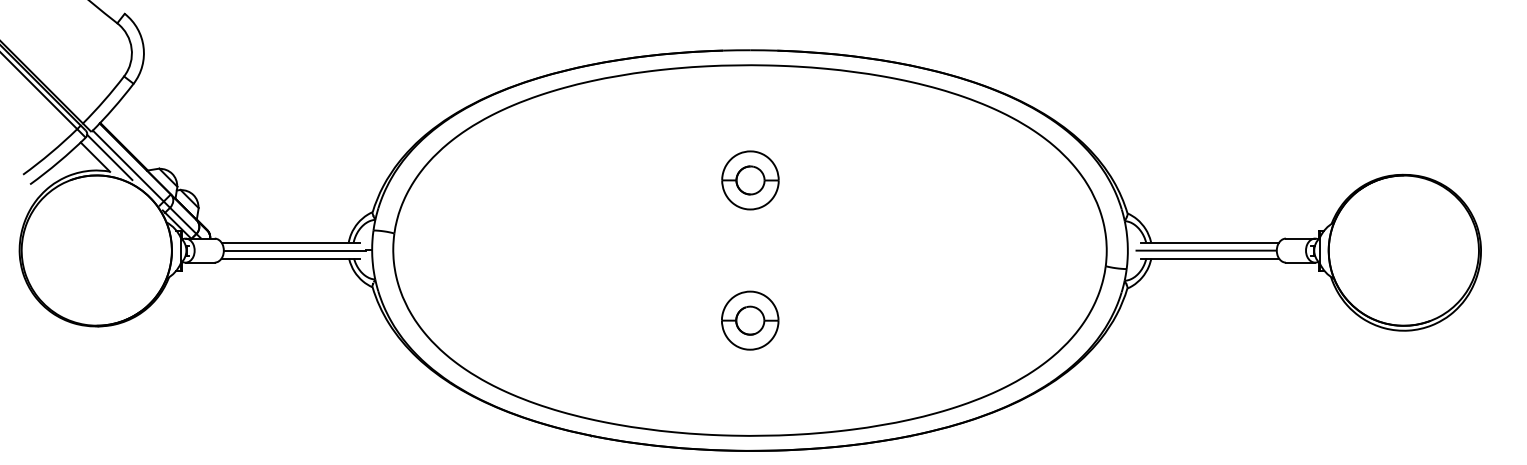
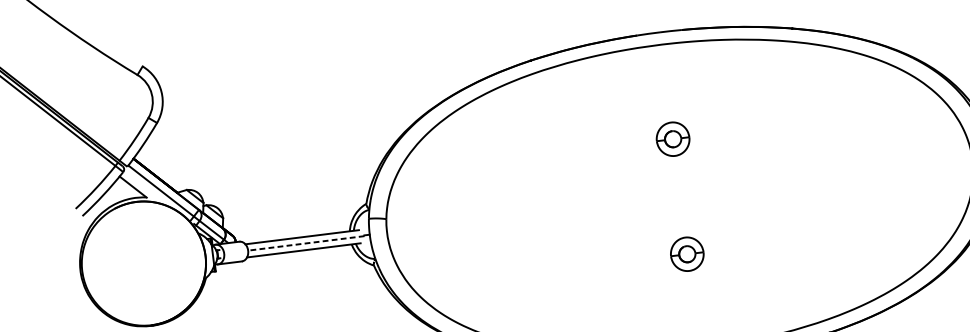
line: (109, 157) -> (144, 185), removed
part: (750, 180) -> (673, 139), size x0.7
line: (294, 250) -> (306, 243), solid -> dashed
part: (750, 320) -> (687, 254), size x0.7

